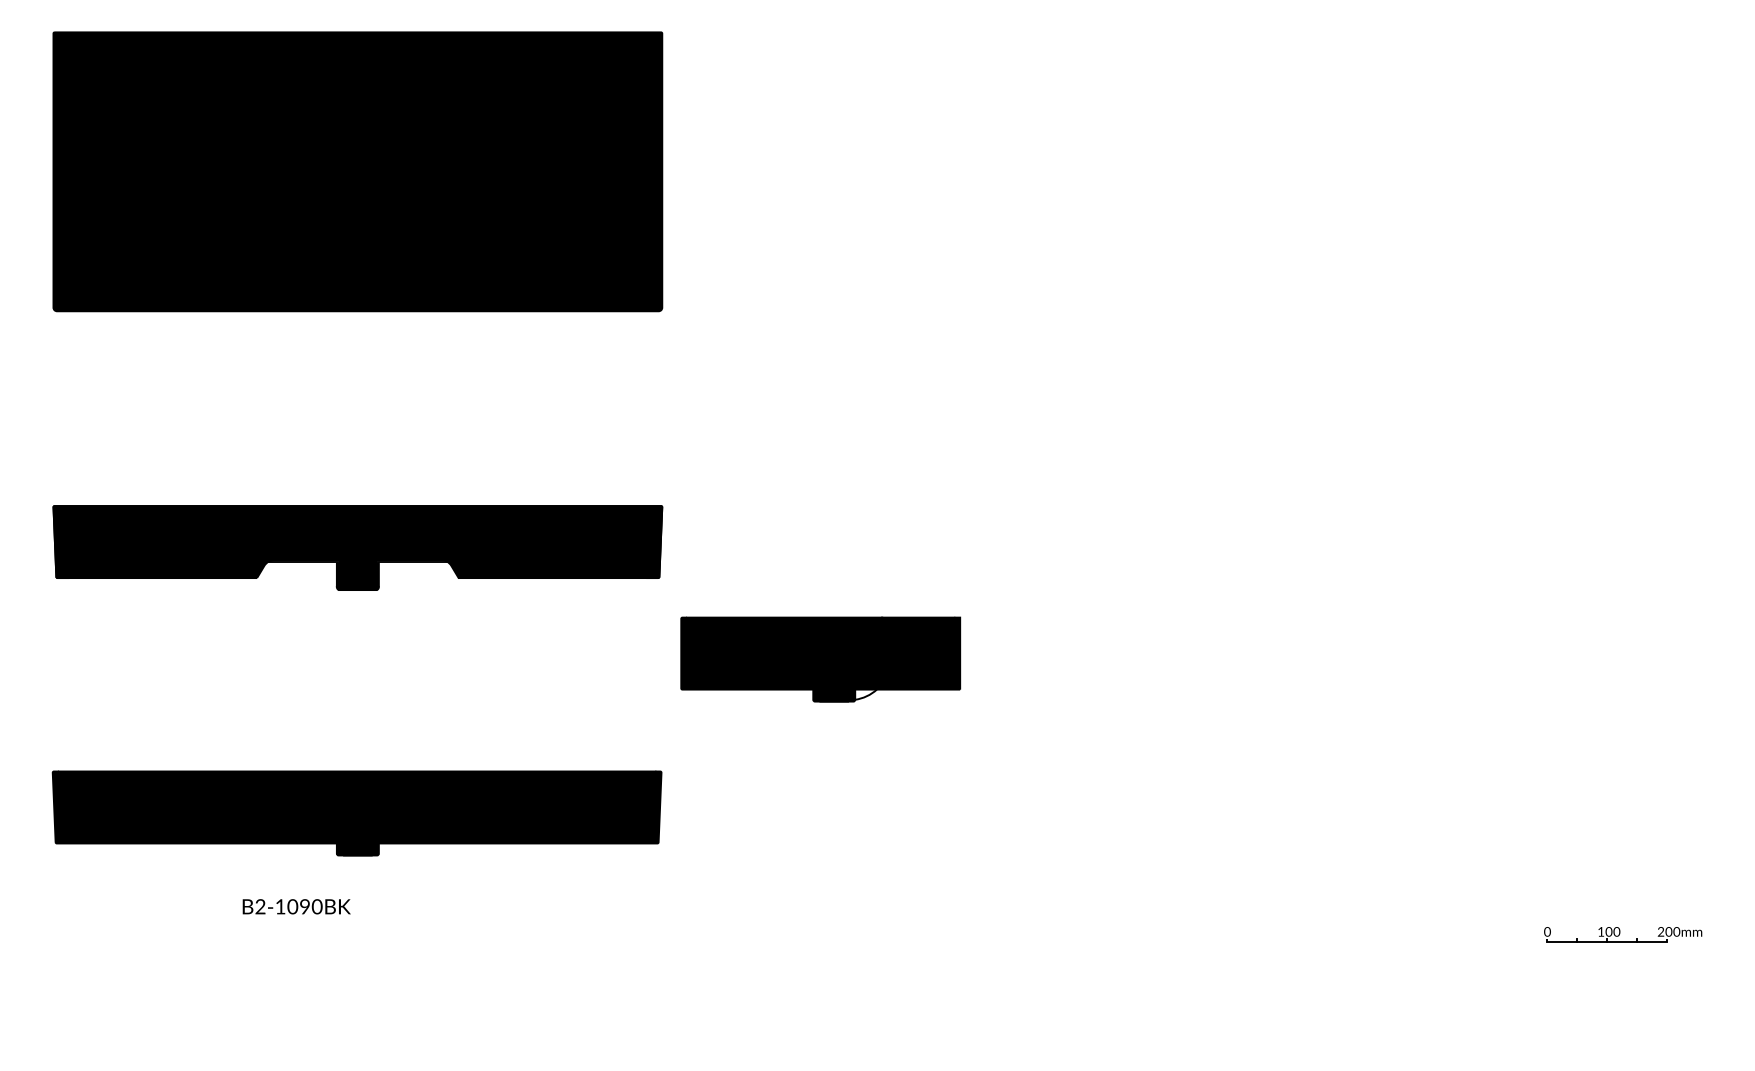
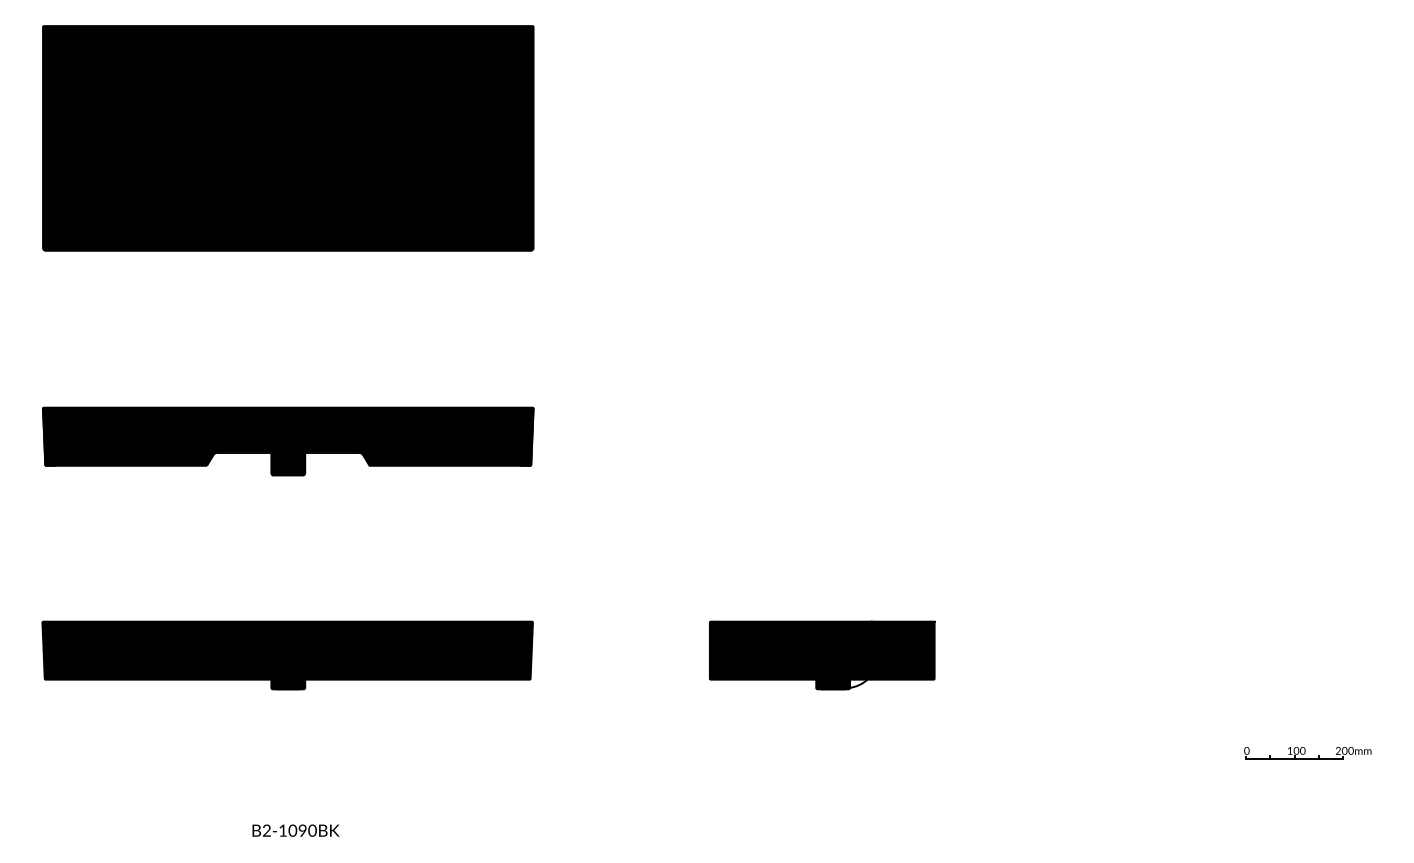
part: (821, 659) -> (822, 655), moved
text: (296, 906) -> (295, 830), moved

